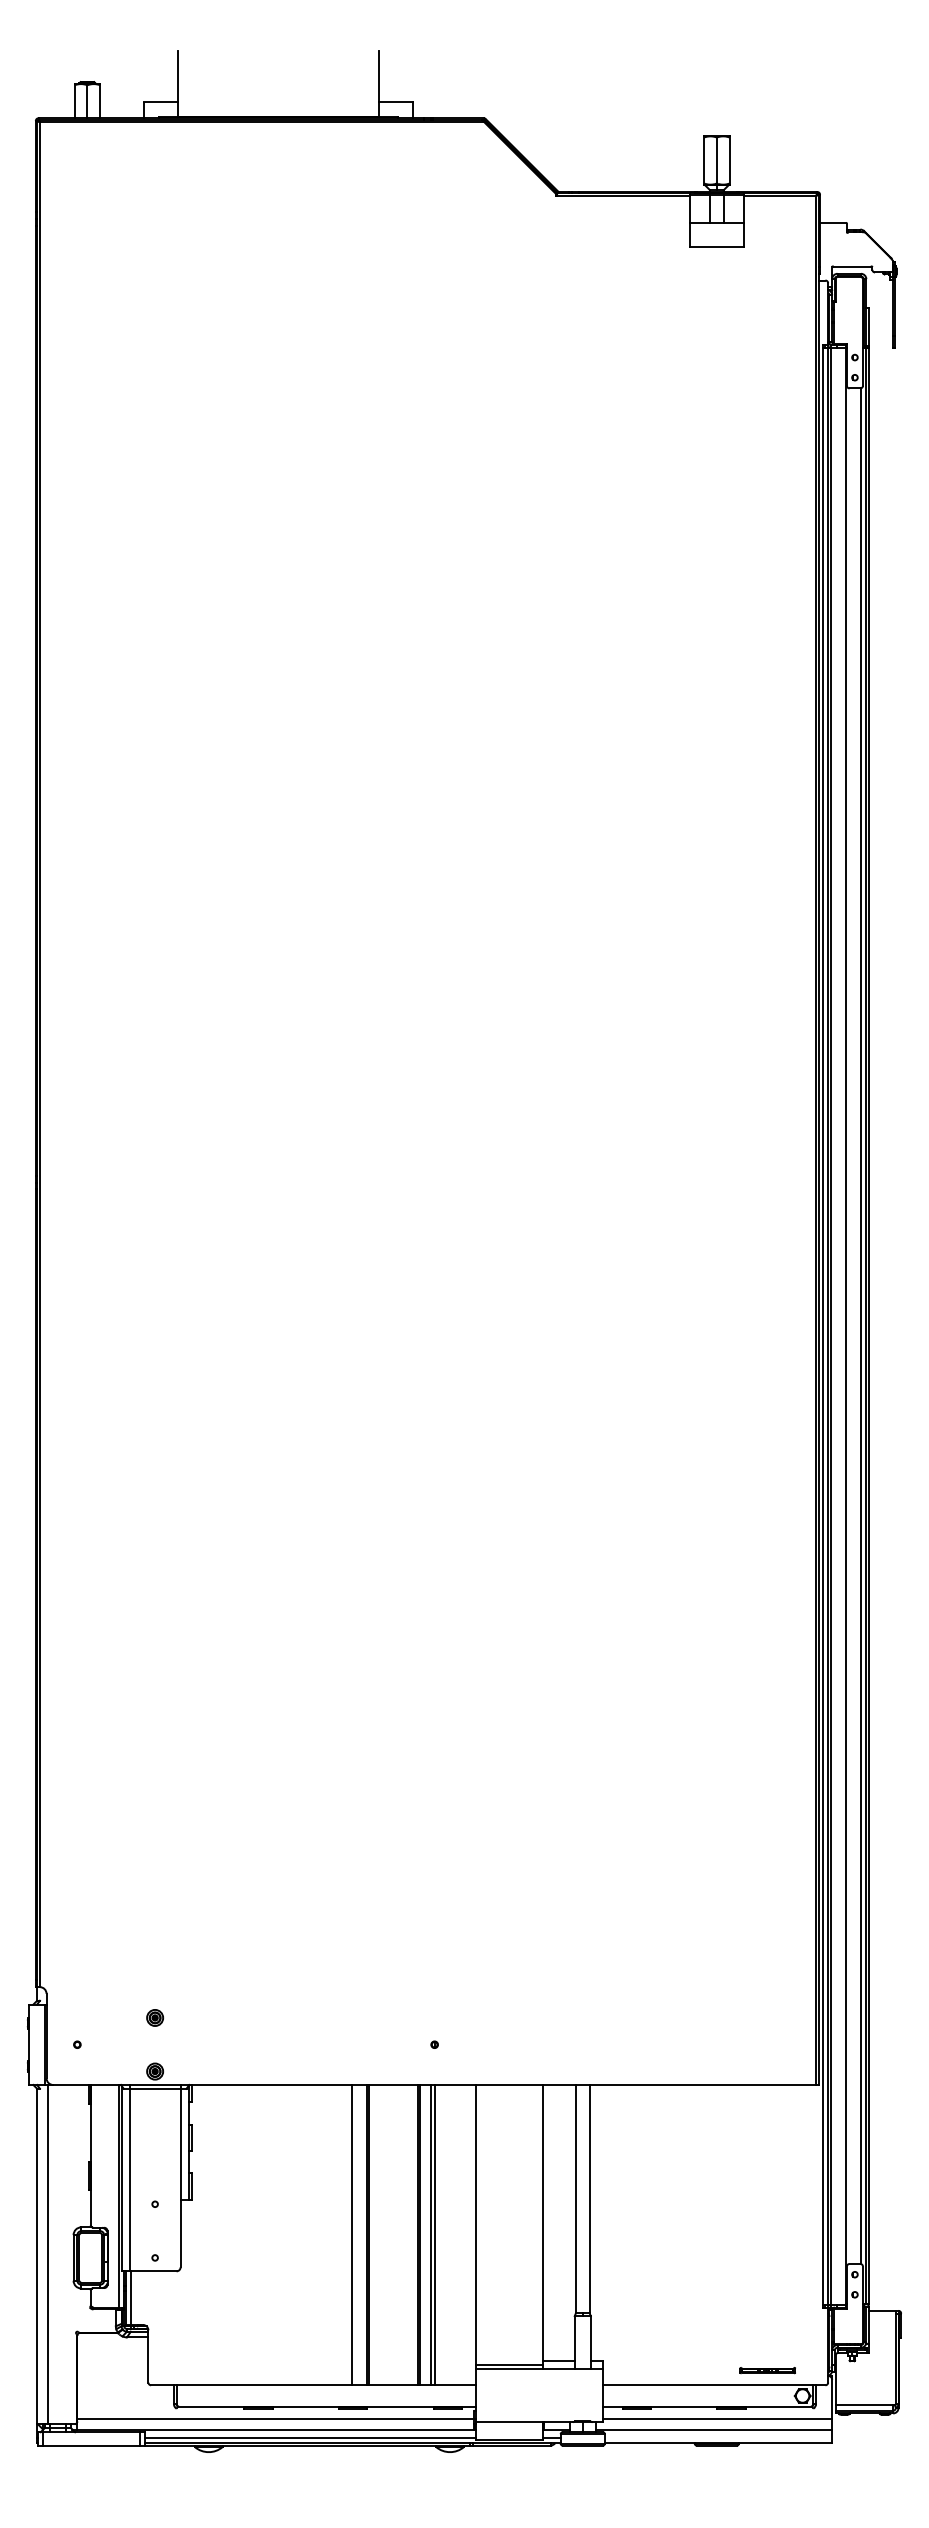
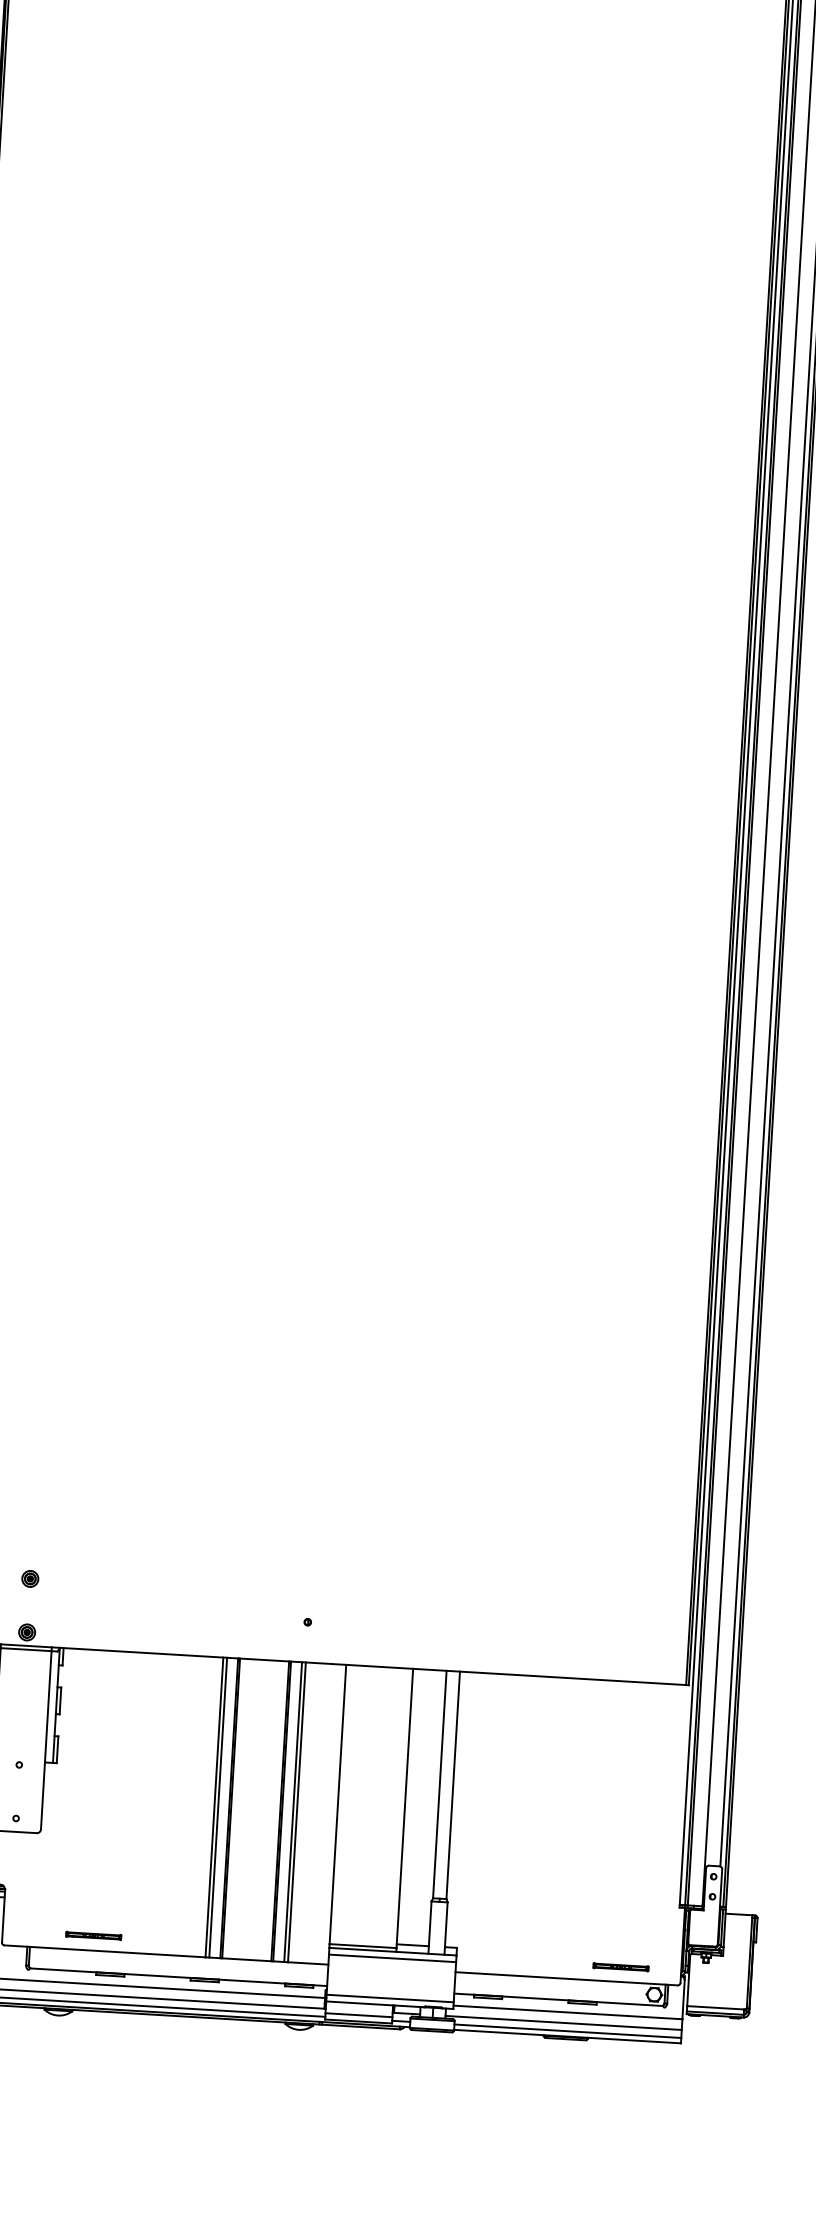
line: (356, 2234) -> (218, 1807), added
part: (239, 2370) -> (93, 1935), added
line: (538, 2375) -> (391, 1958), added
line: (538, 2415) -> (389, 1998), added
line: (508, 2433) -> (358, 2014), added
line: (718, 2437) -> (567, 2031), added

